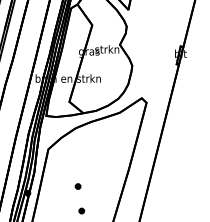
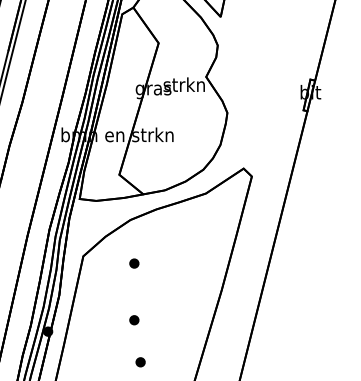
part: (77, 153) -> (133, 263), added

